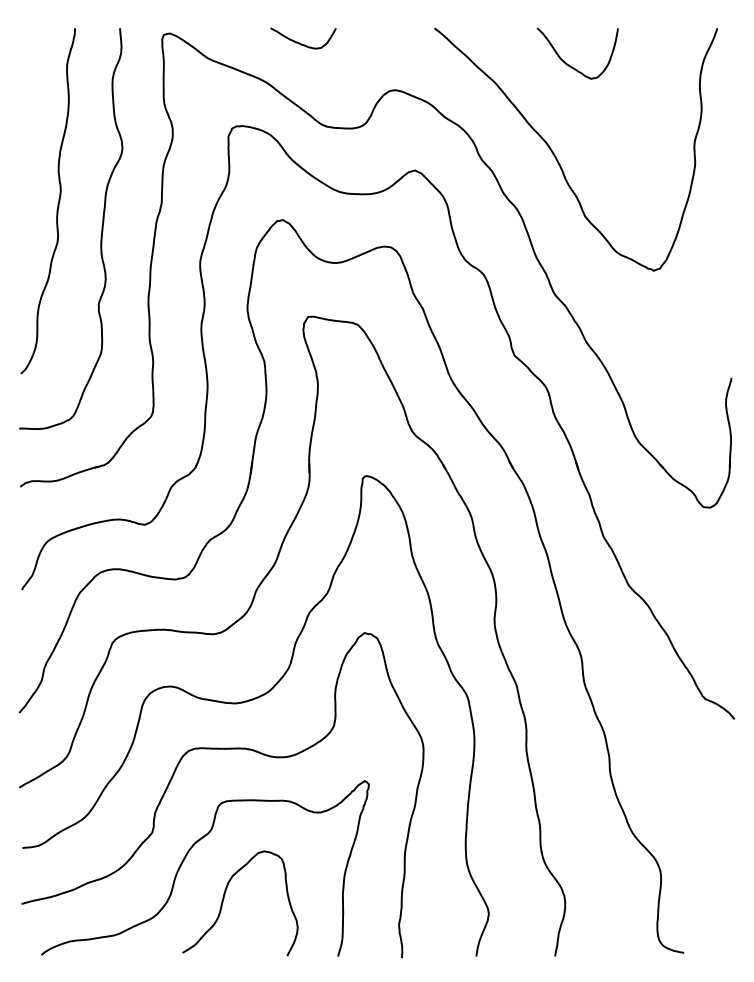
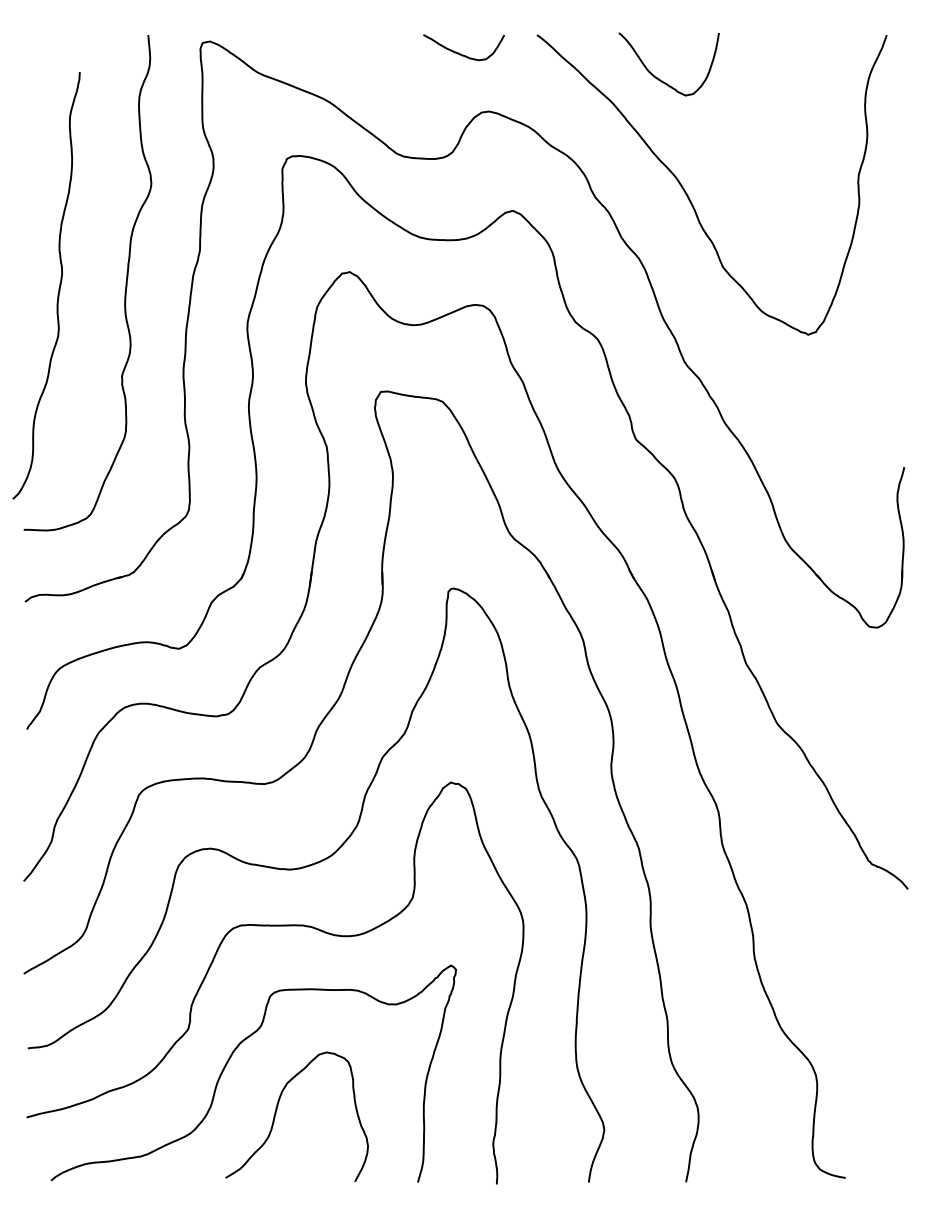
curve: (300, 43) -> (460, 53), moved
curve: (569, 65) -> (659, 78), moved
curve: (57, 203) -> (58, 288), moved

